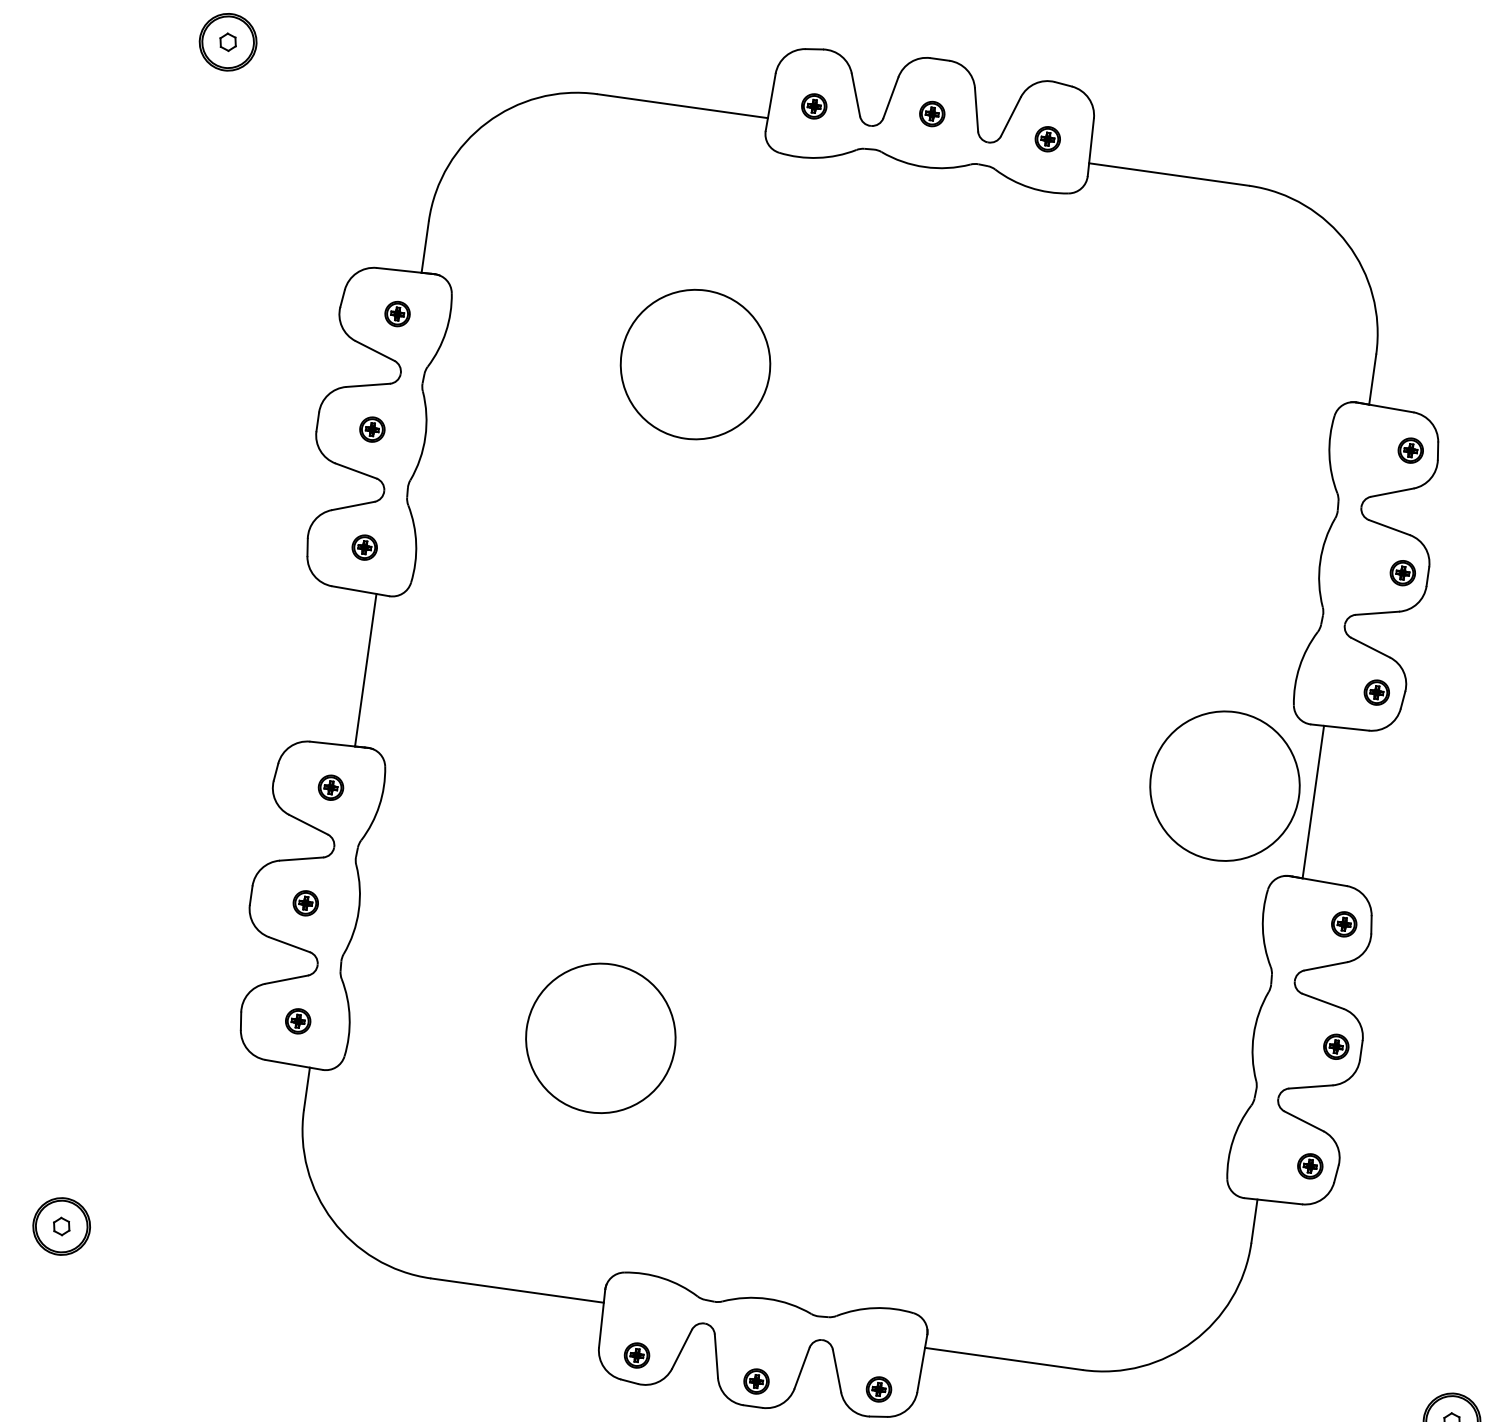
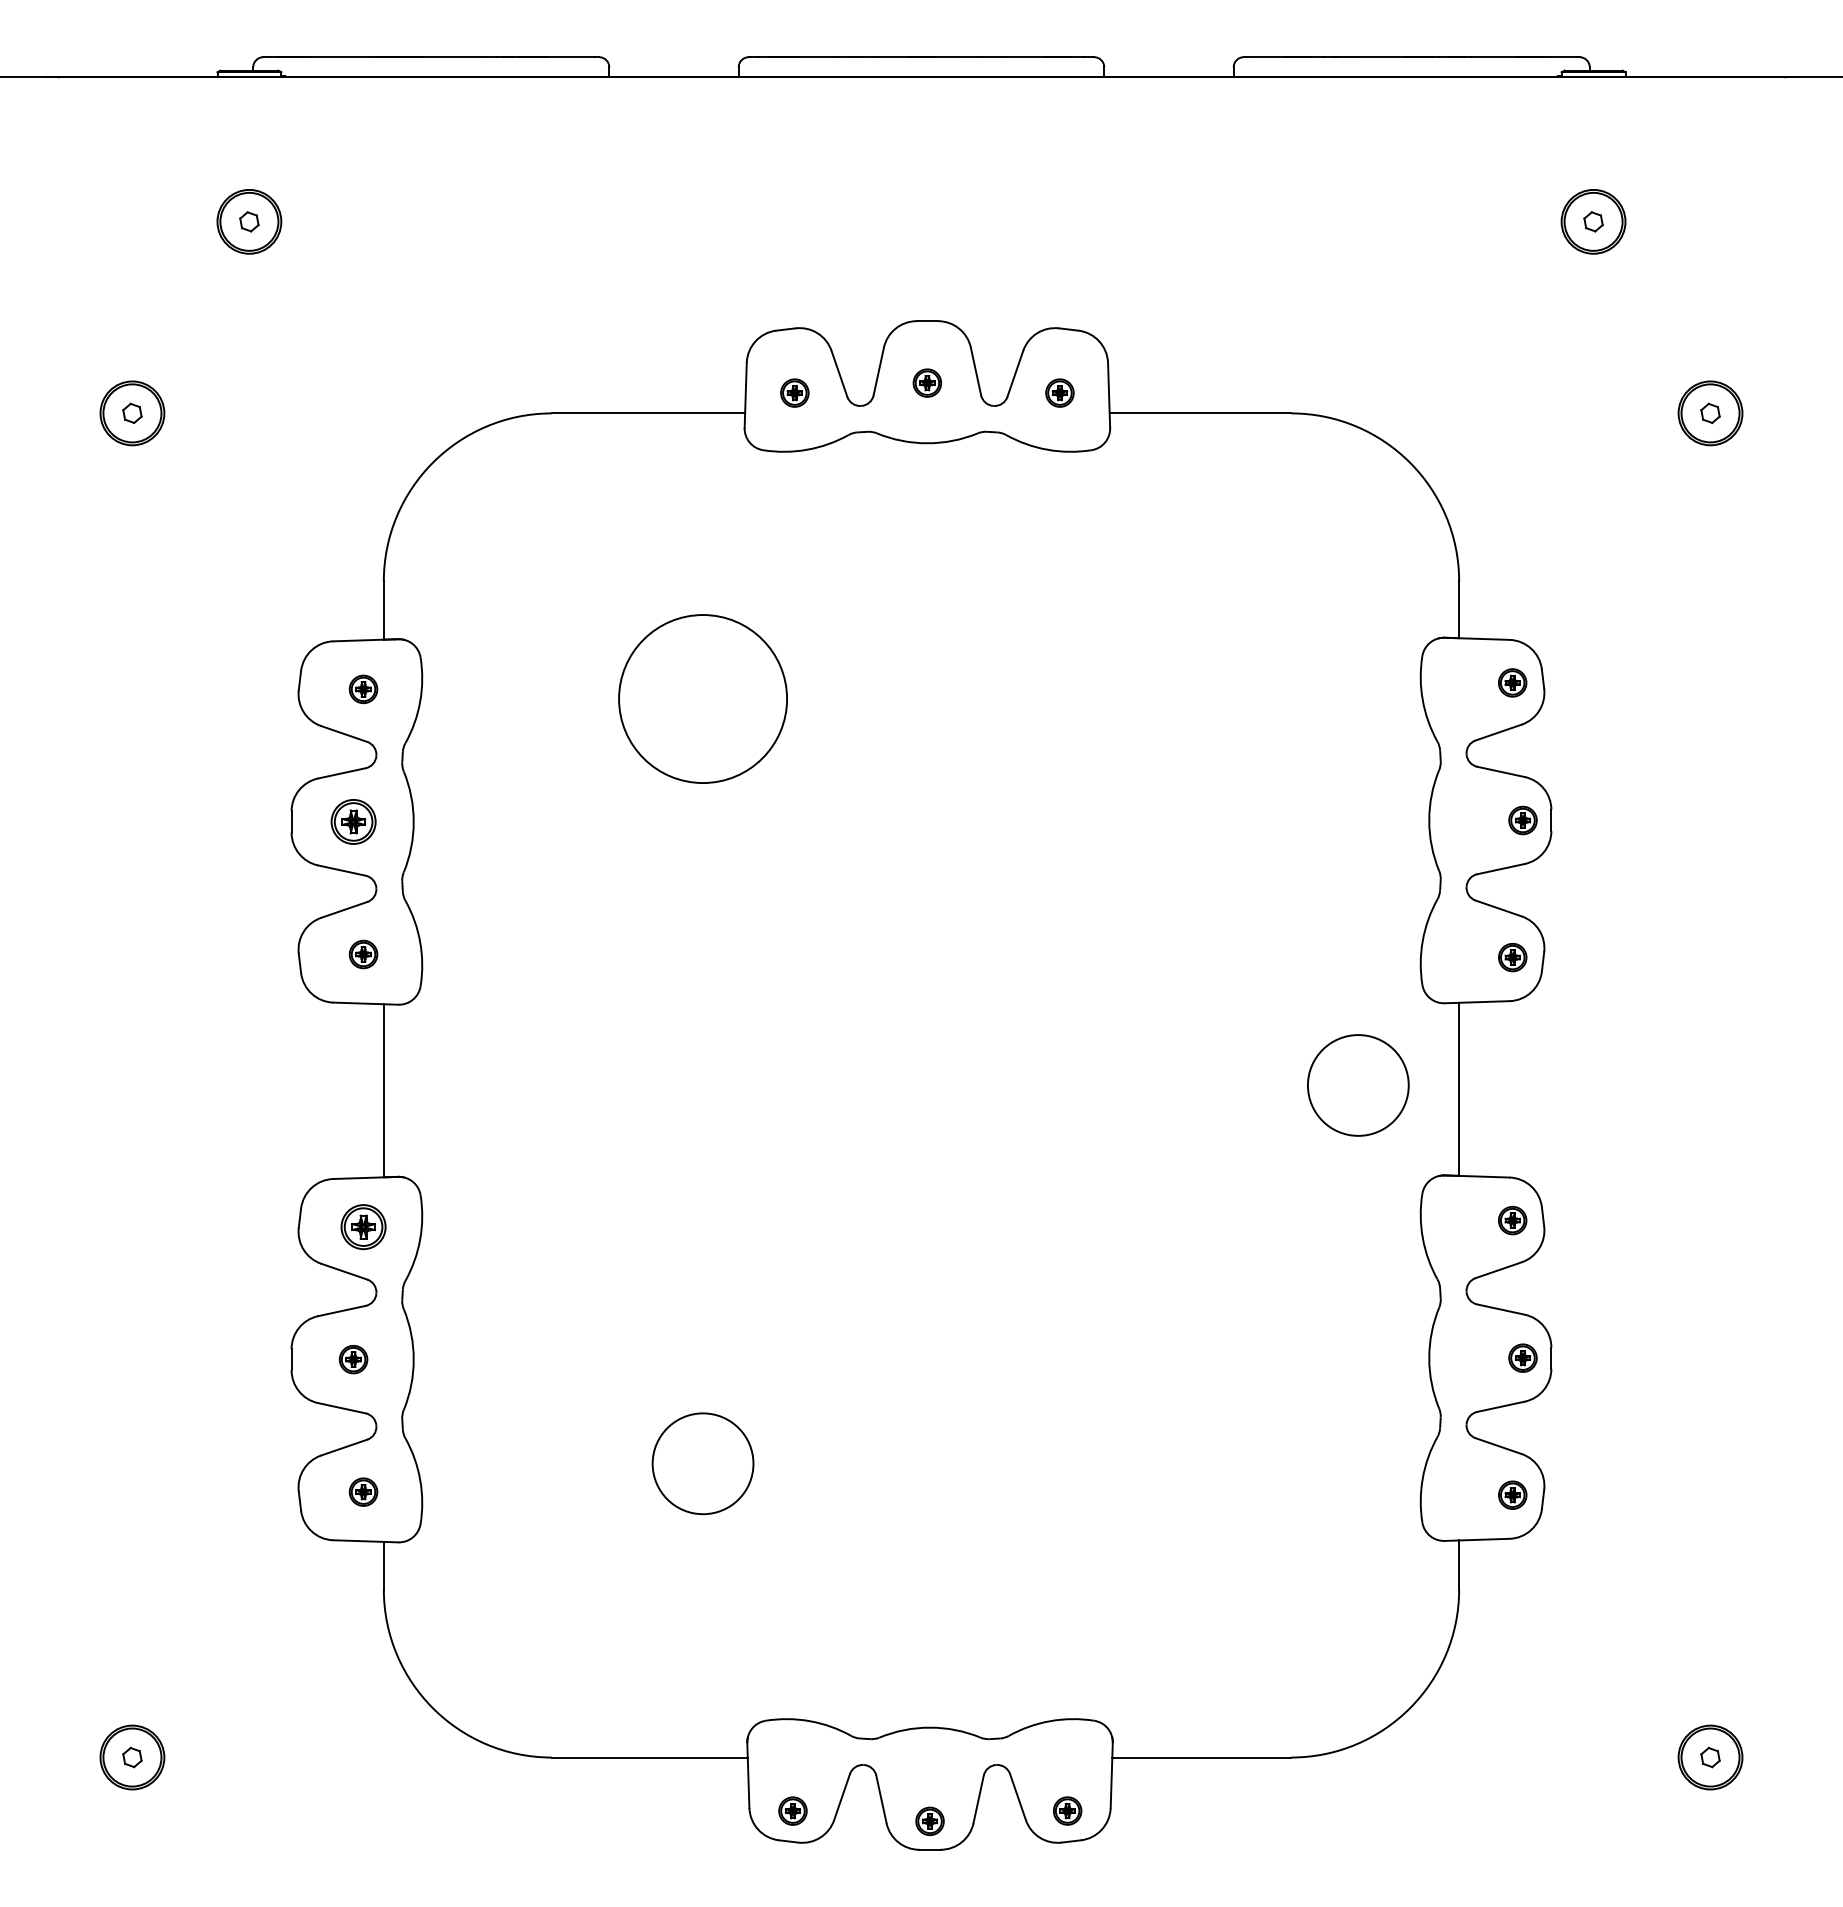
part: (372, 429) -> (353, 821), size x1.6
circle: (1225, 786) -> (1358, 1085), size x0.6
part: (331, 787) -> (363, 1226), size x1.6
circle: (601, 1038) -> (703, 1463), size x0.6

